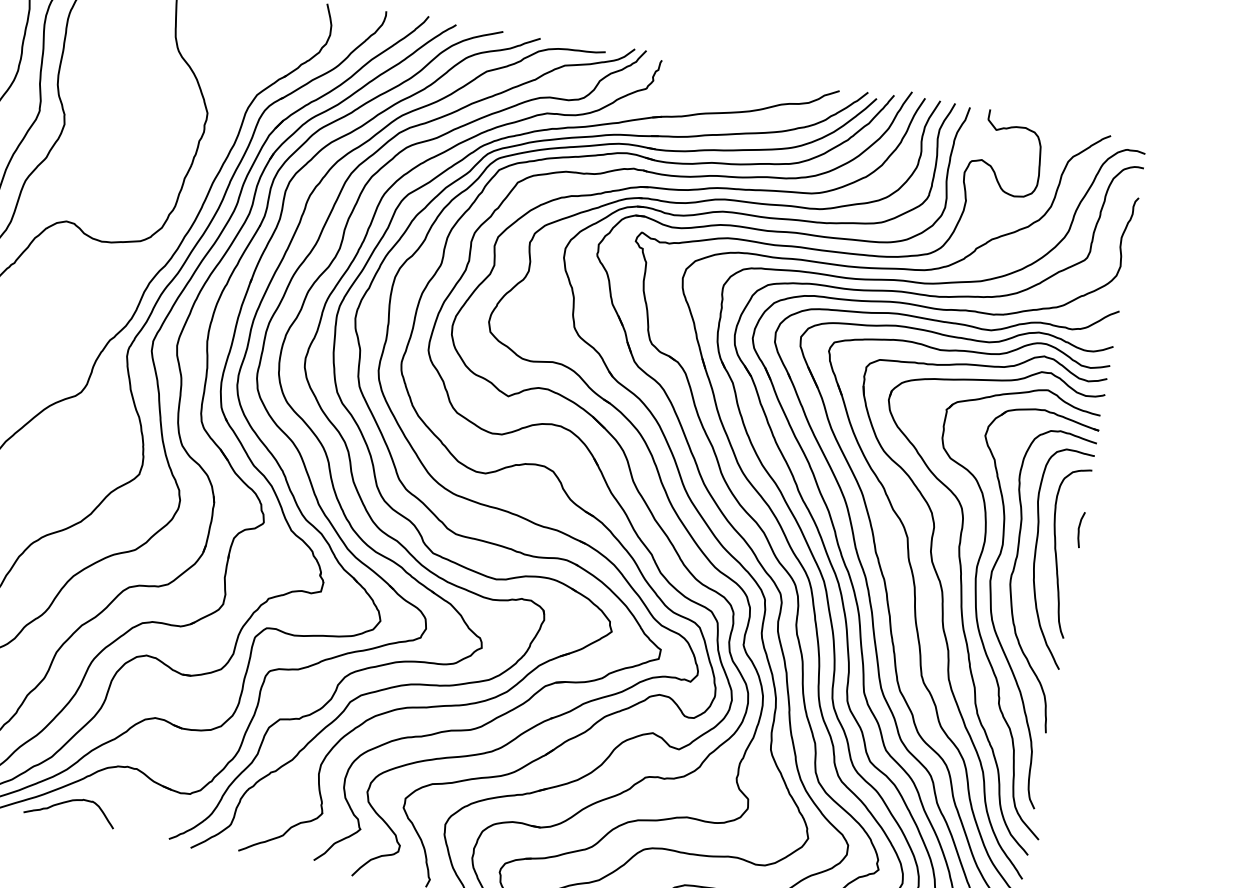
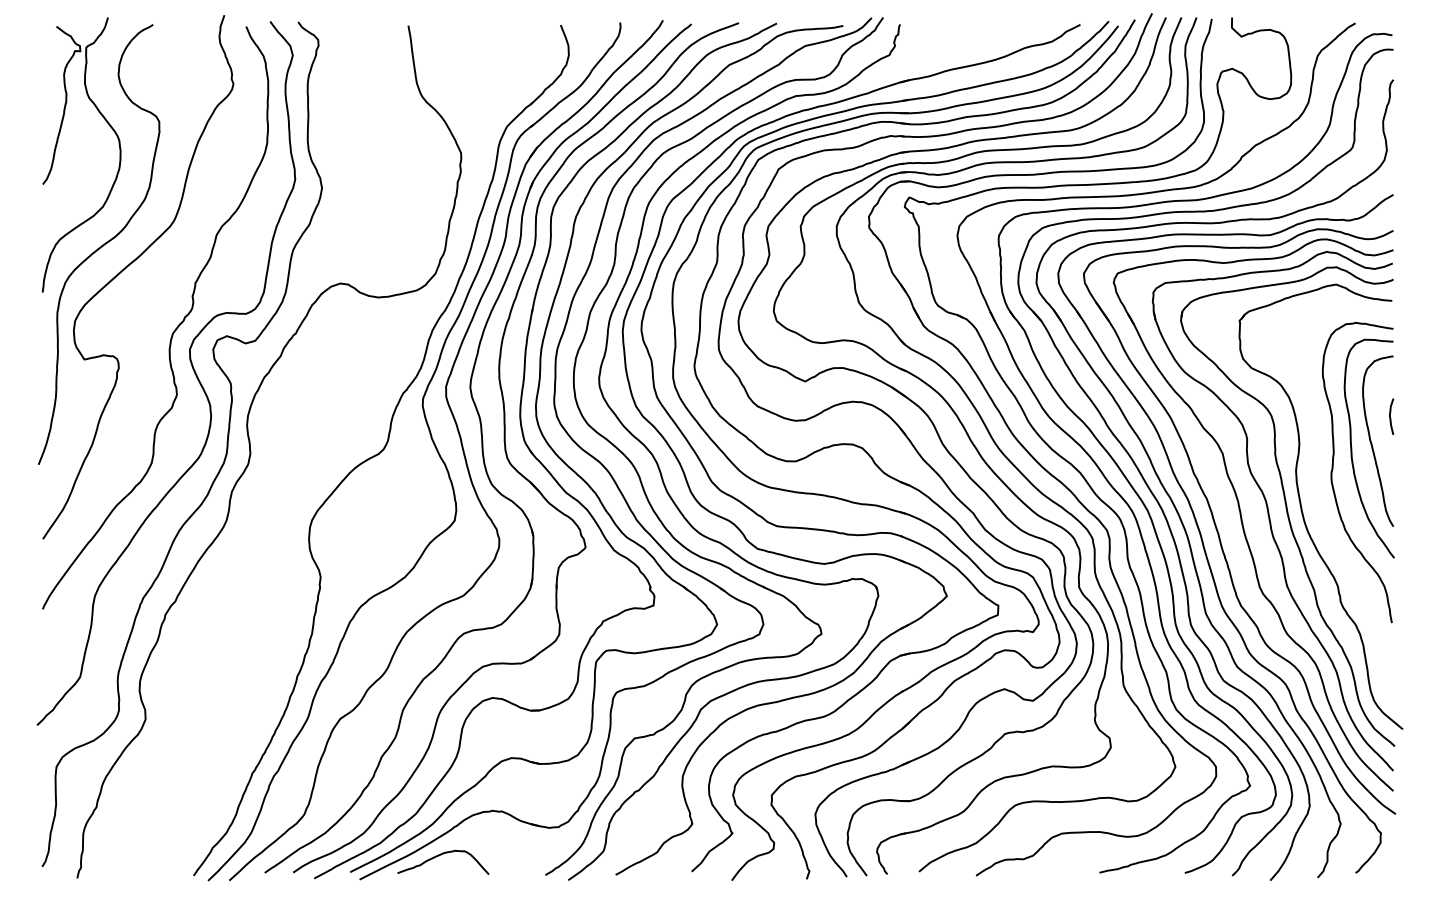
part: (992, 605) -> (1317, 506), removed

